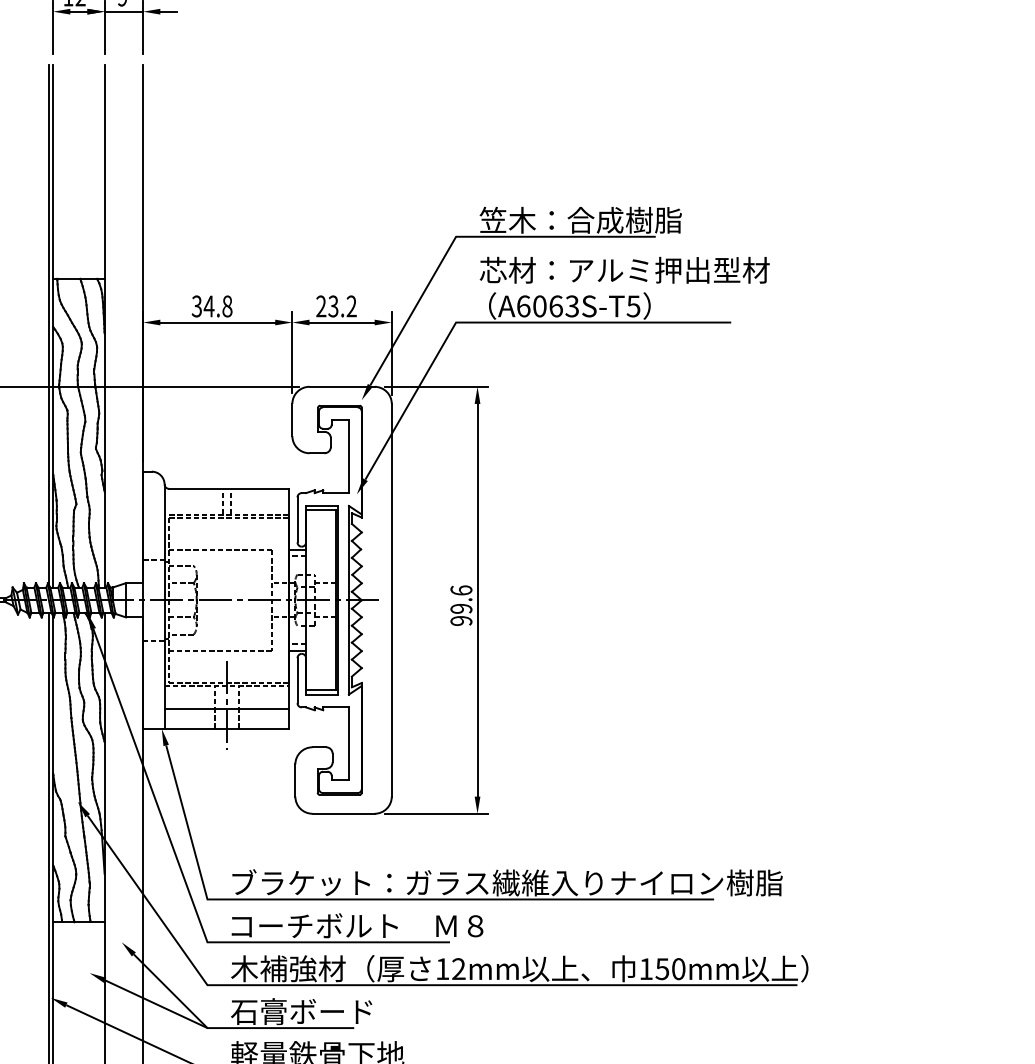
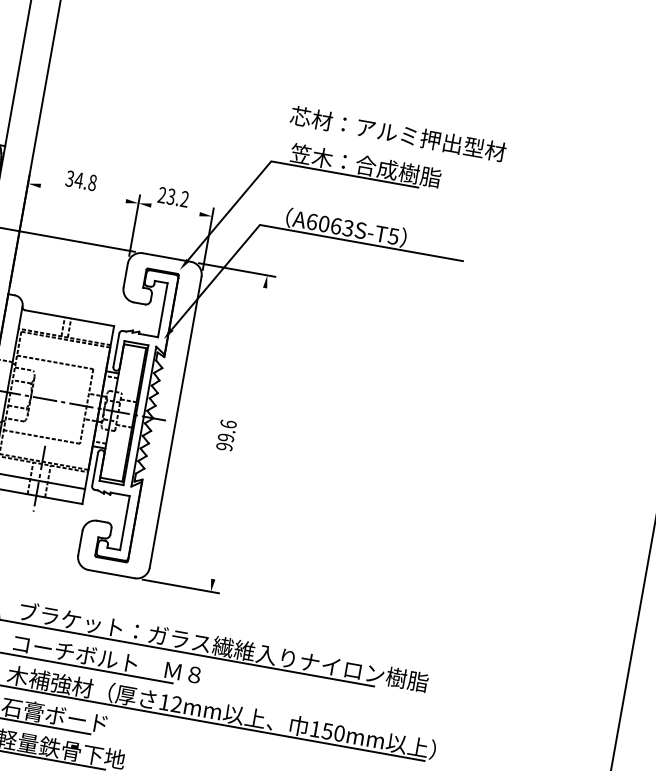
text: (624, 269) -> (398, 133), moved
line: (217, 322) -> (83, 193), removed
line: (341, 322) -> (175, 209), removed
line: (477, 599) -> (239, 433), removed

